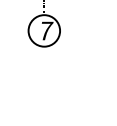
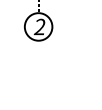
text: (46, 30) -> (40, 26), 7 -> 2

